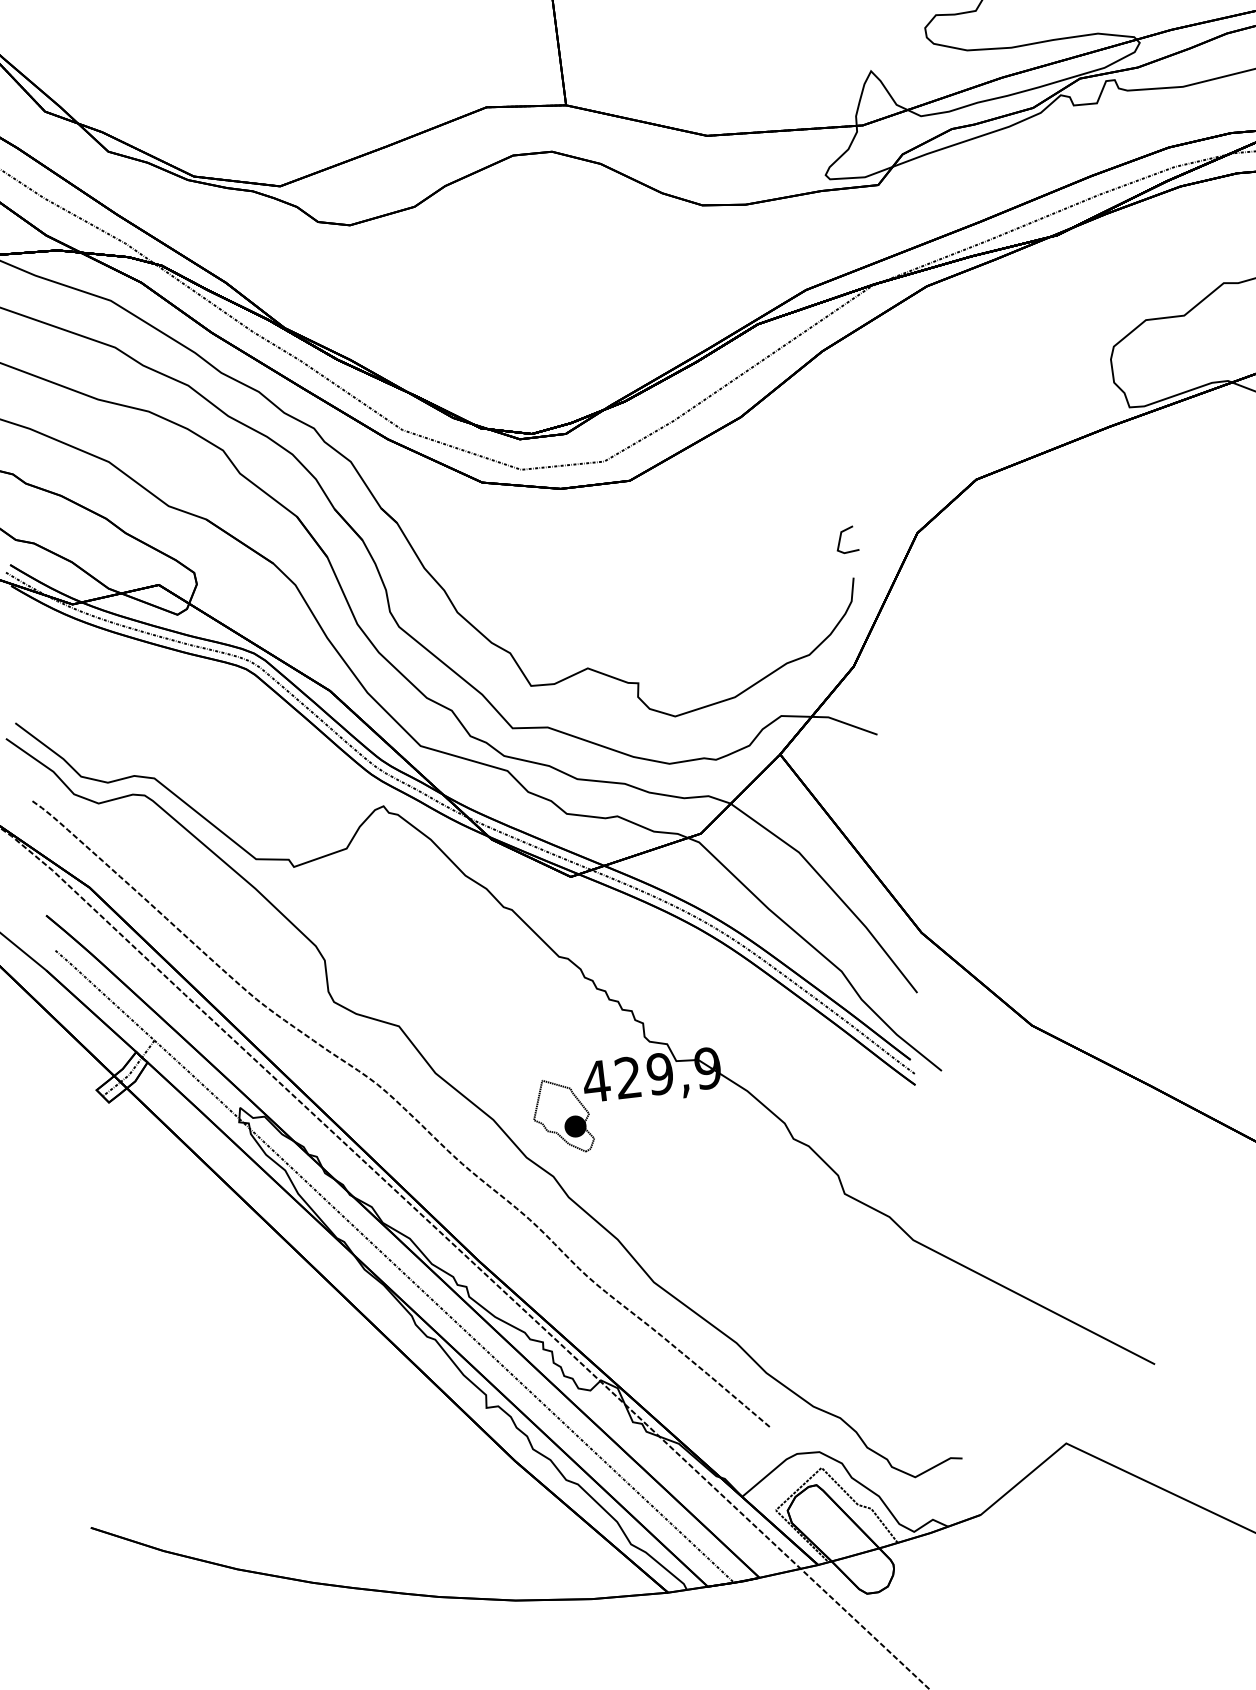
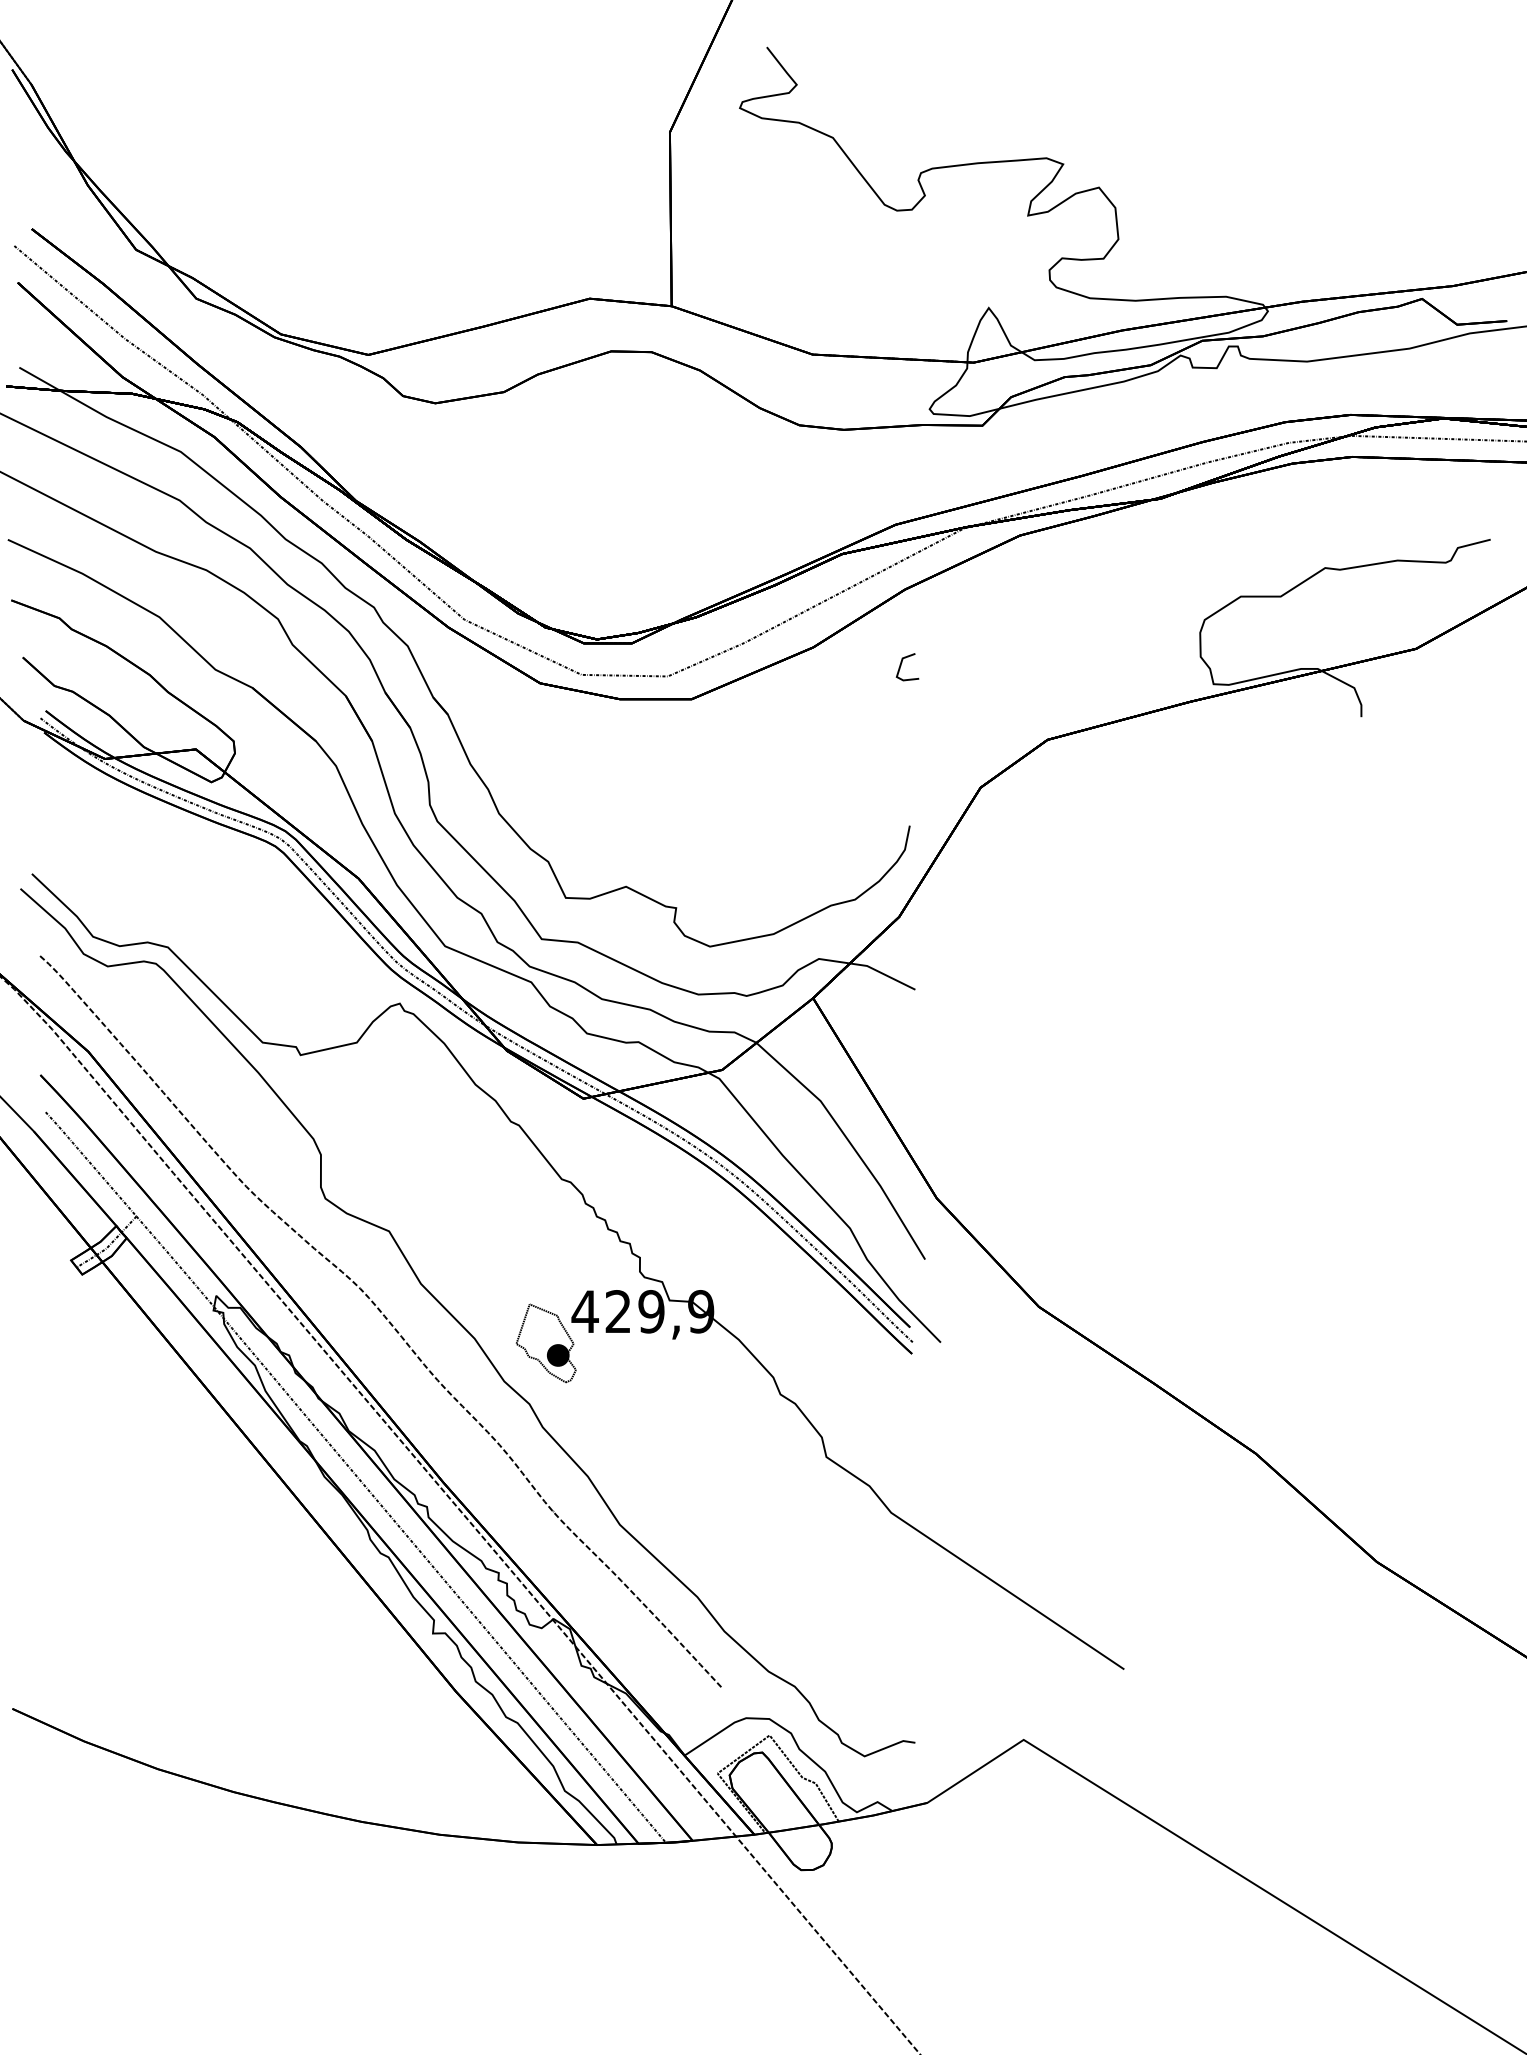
line: (841, 540) -> (901, 666), moved

